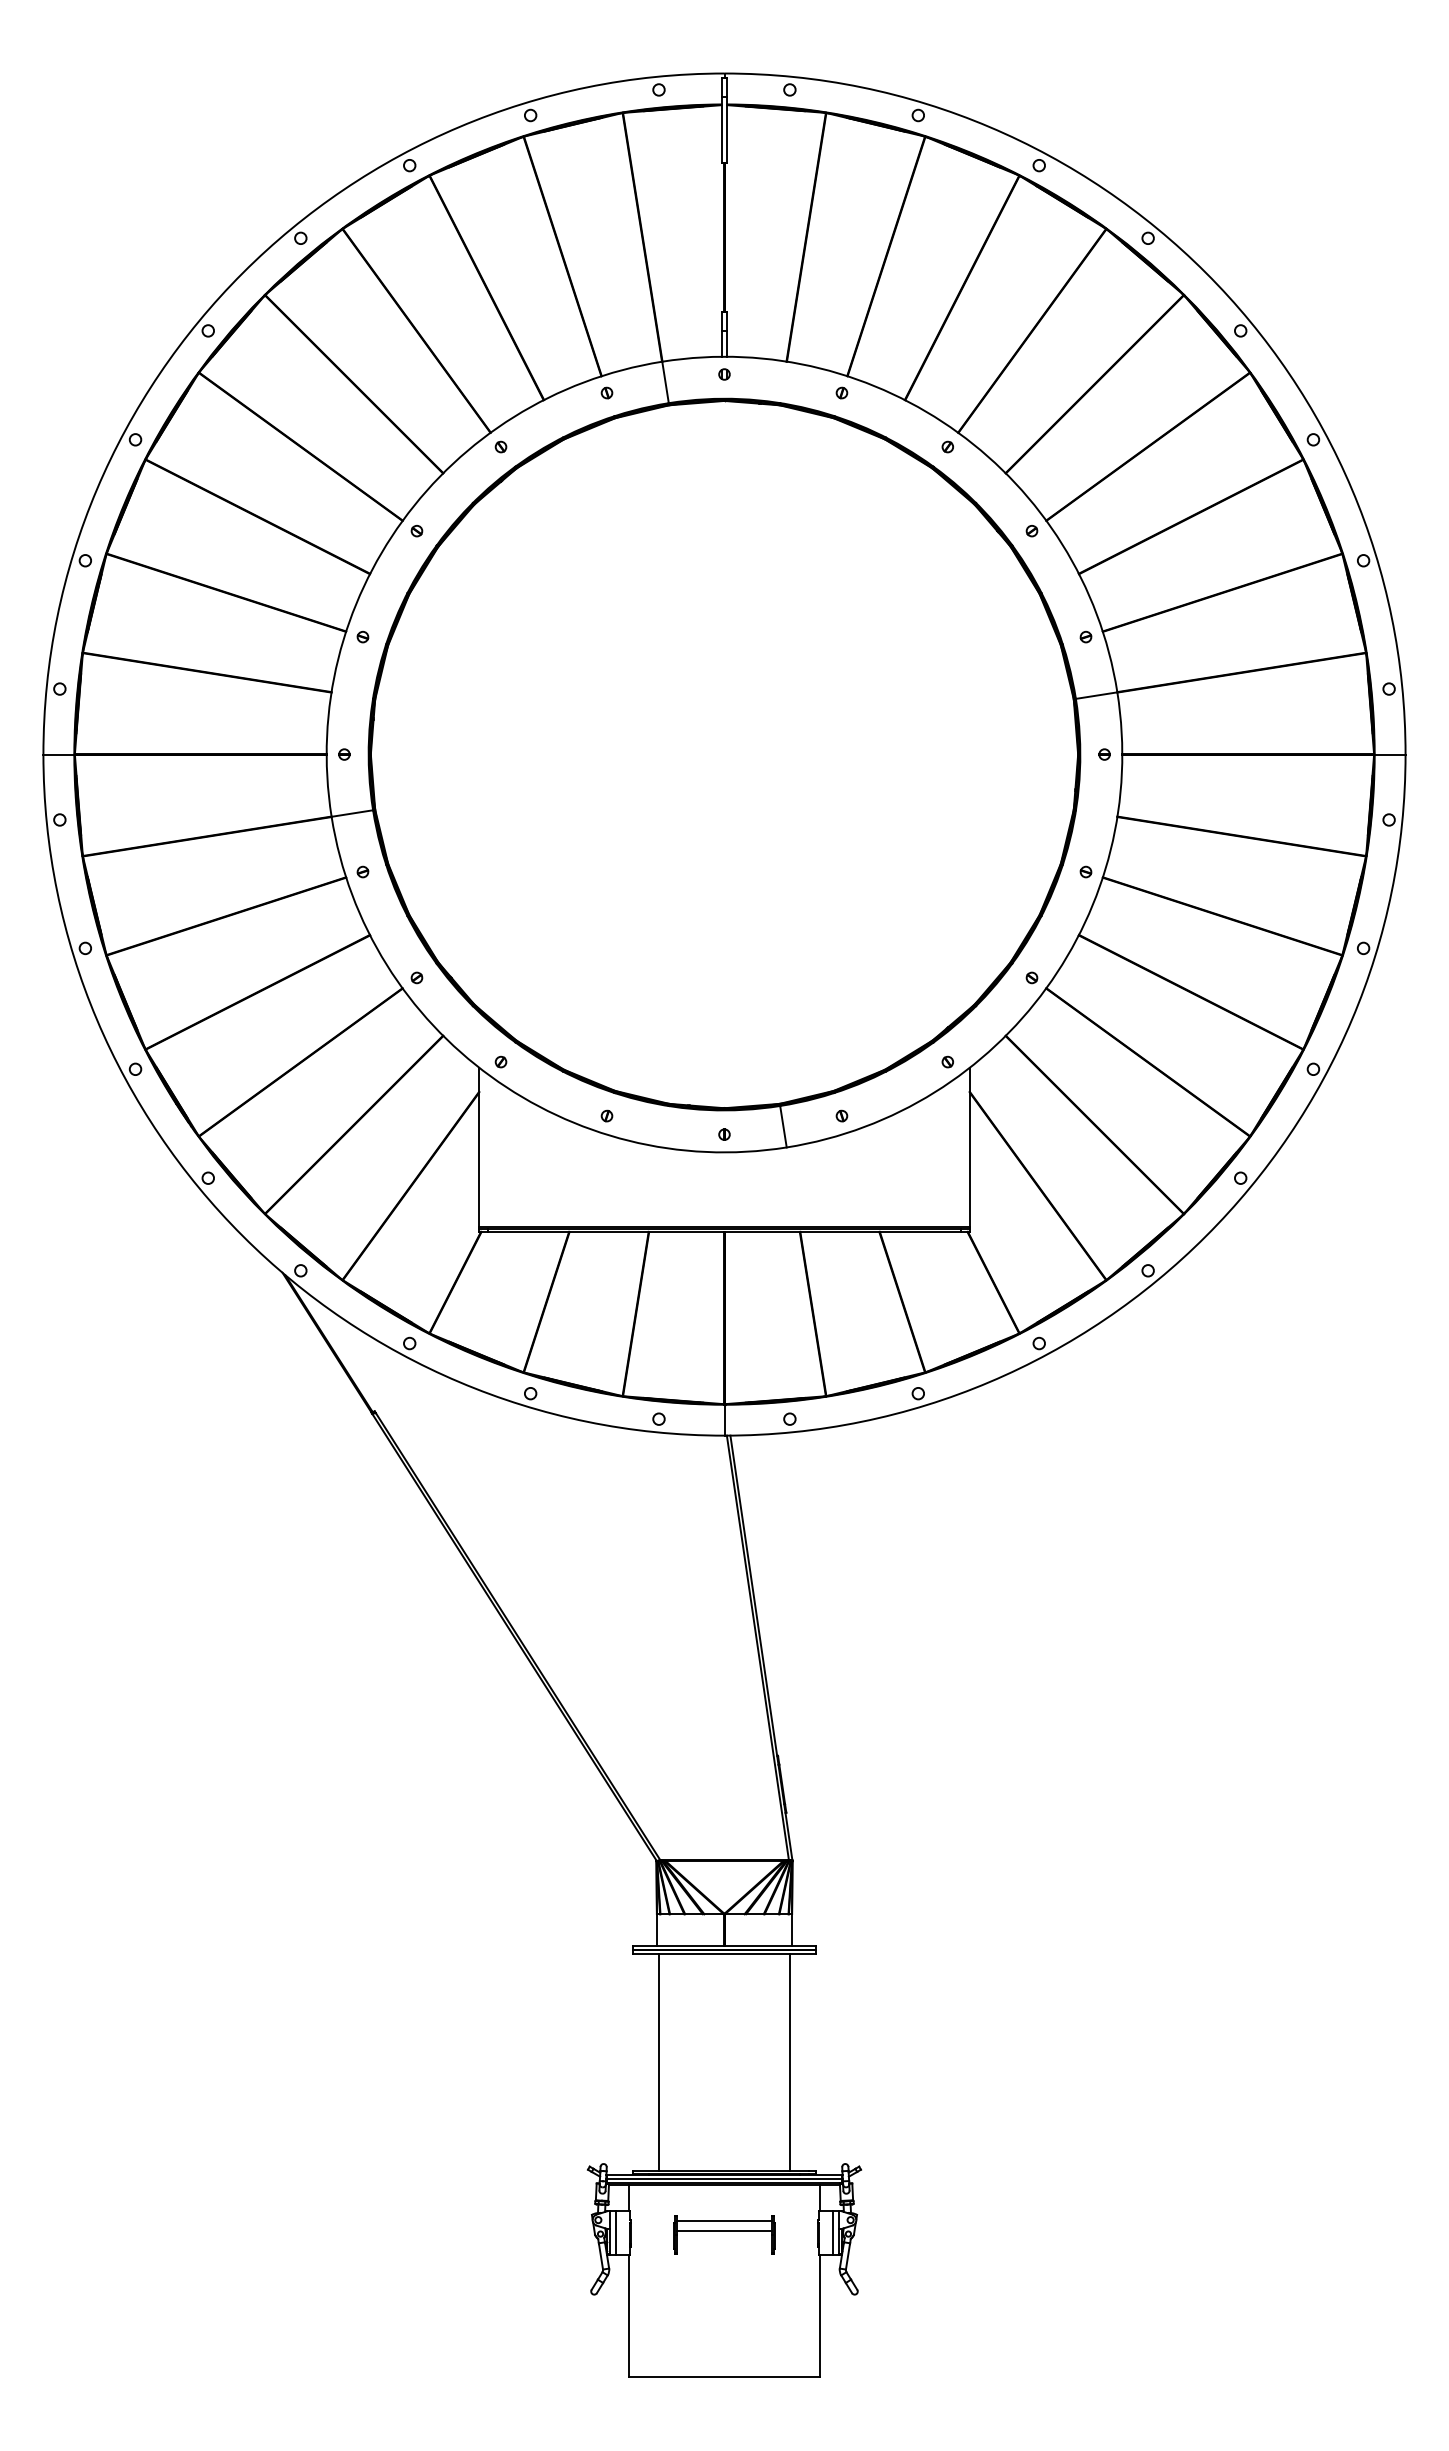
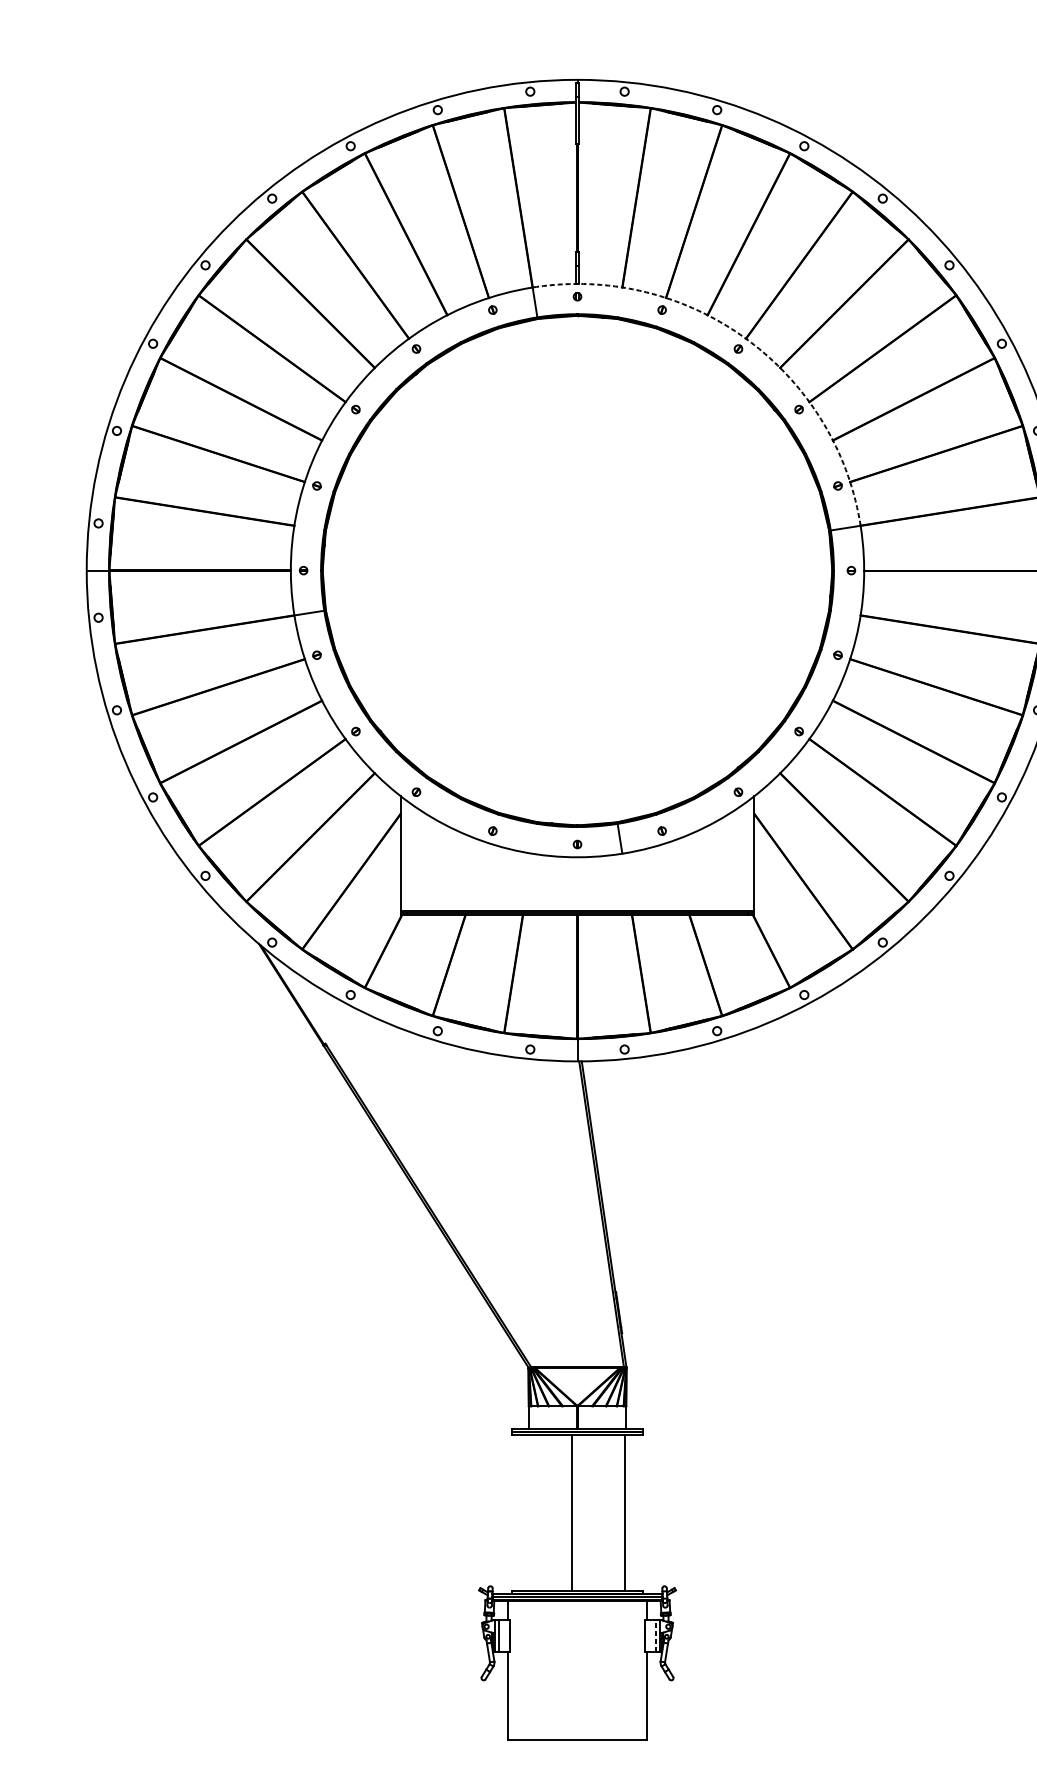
arc: (958, 432) -> (746, 338), solid -> dashed
line: (659, 2061) -> (572, 1512), moved
line: (833, 2232) -> (656, 1635), solid -> dashed
part: (724, 2234) -> (577, 1637), removed

